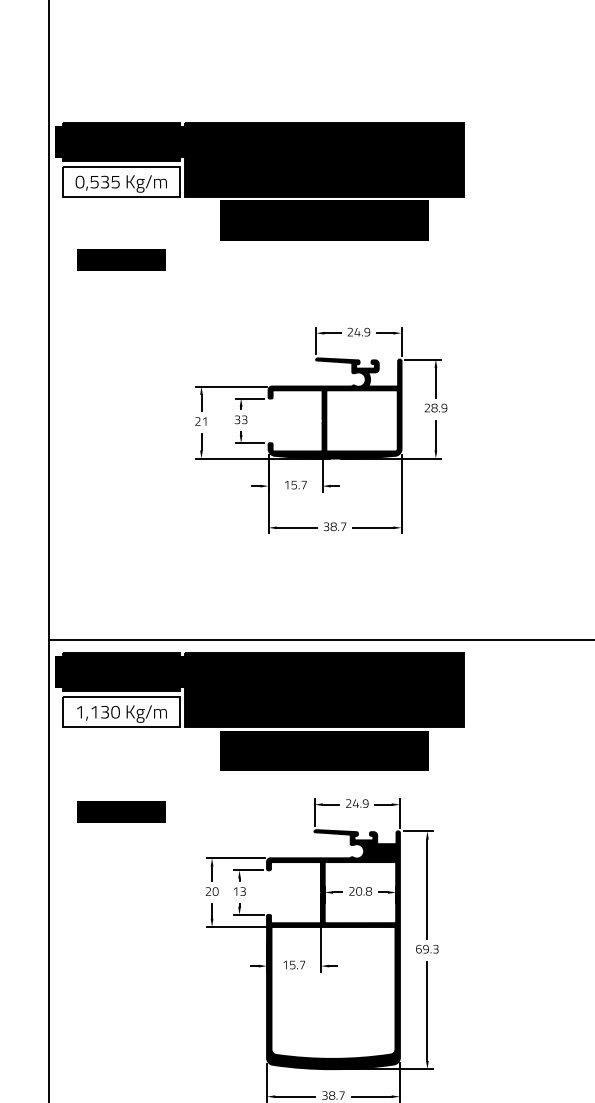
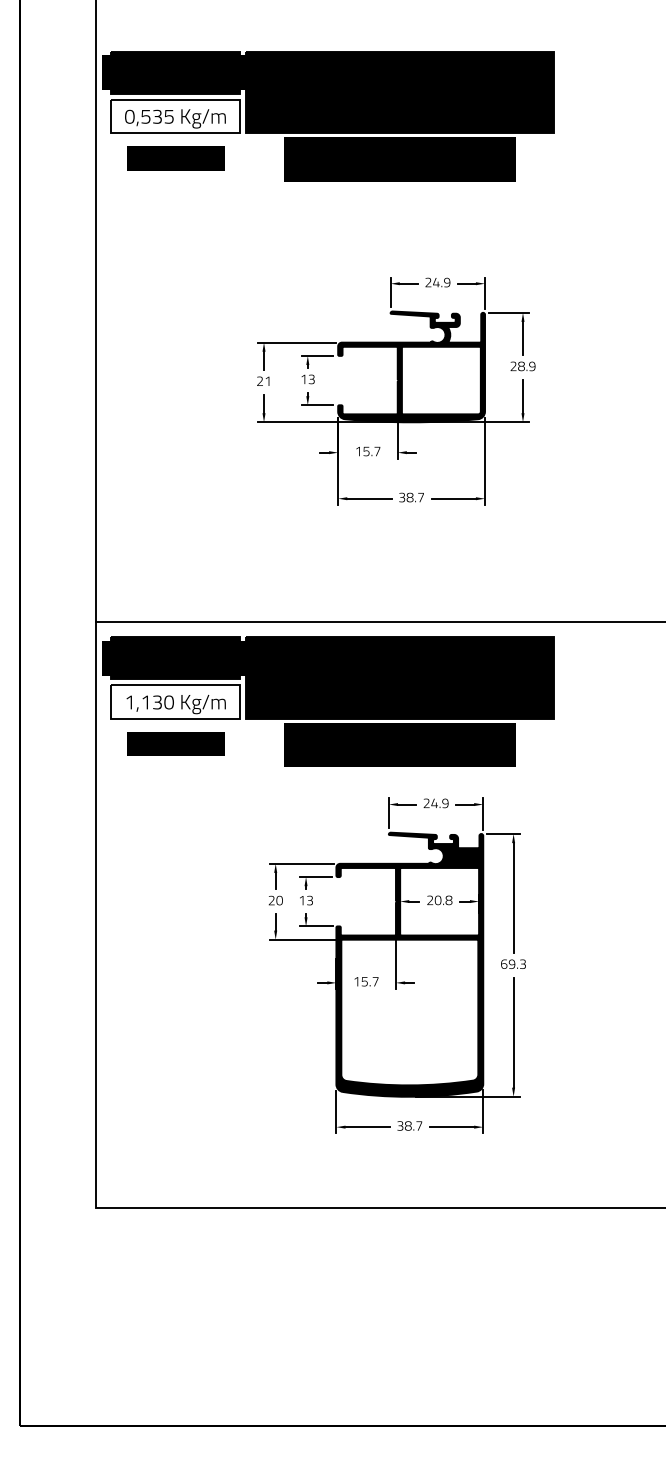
text: (121, 260) -> (175, 158), moved
text: (237, 419) -> (303, 379), 33 -> 13
text: (121, 811) -> (175, 743), moved

